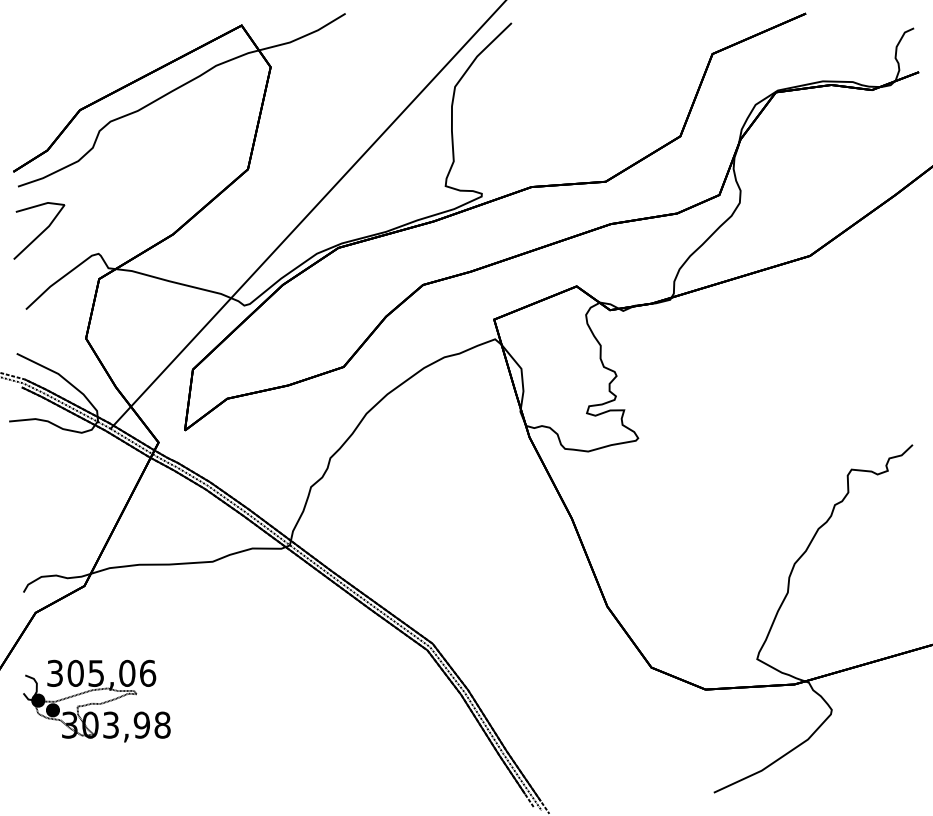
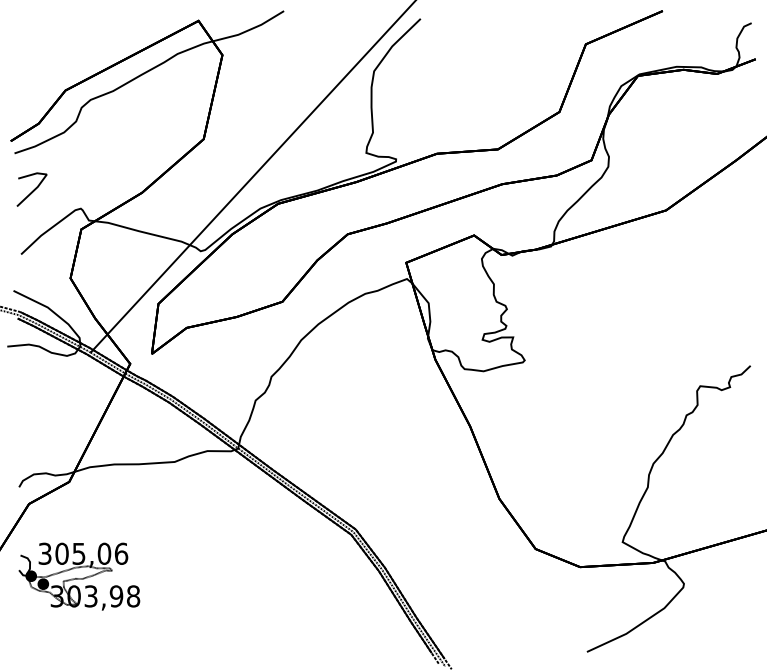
part: (38, 230) -> (31, 189), size x0.71

